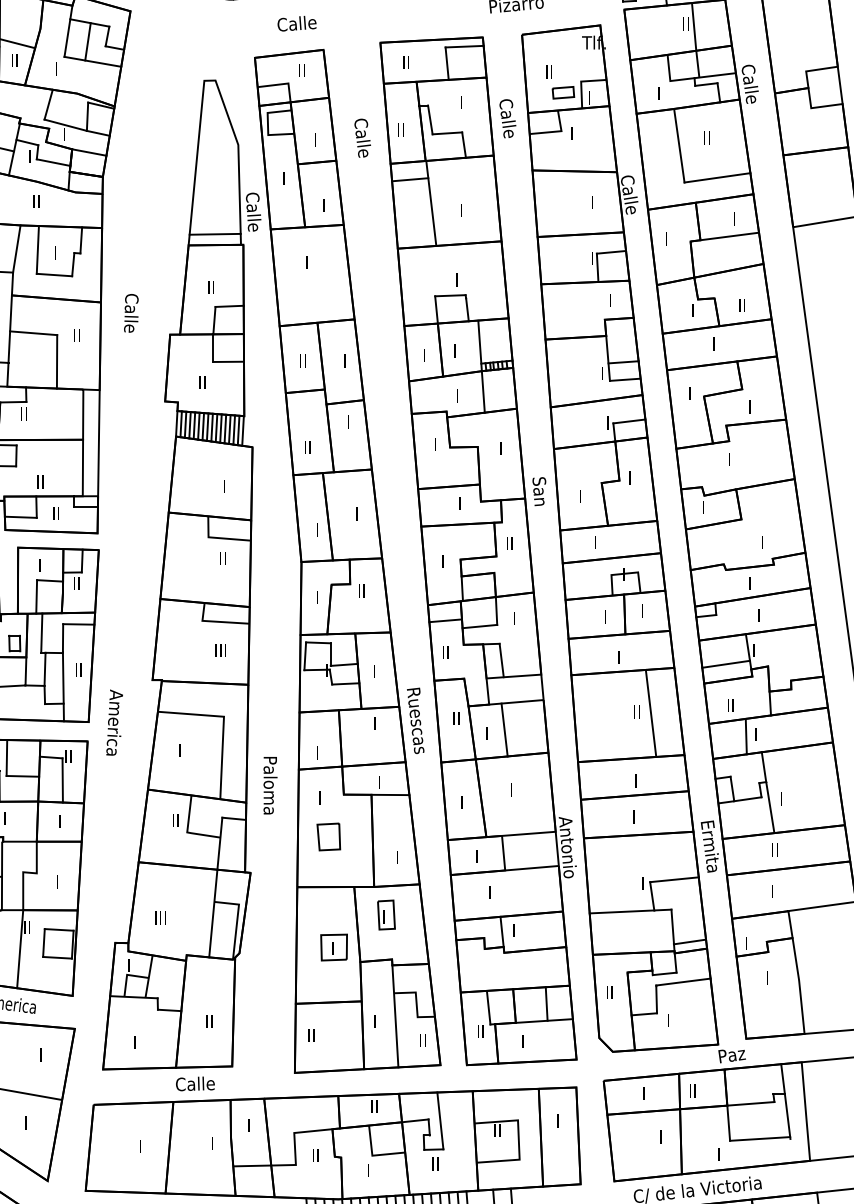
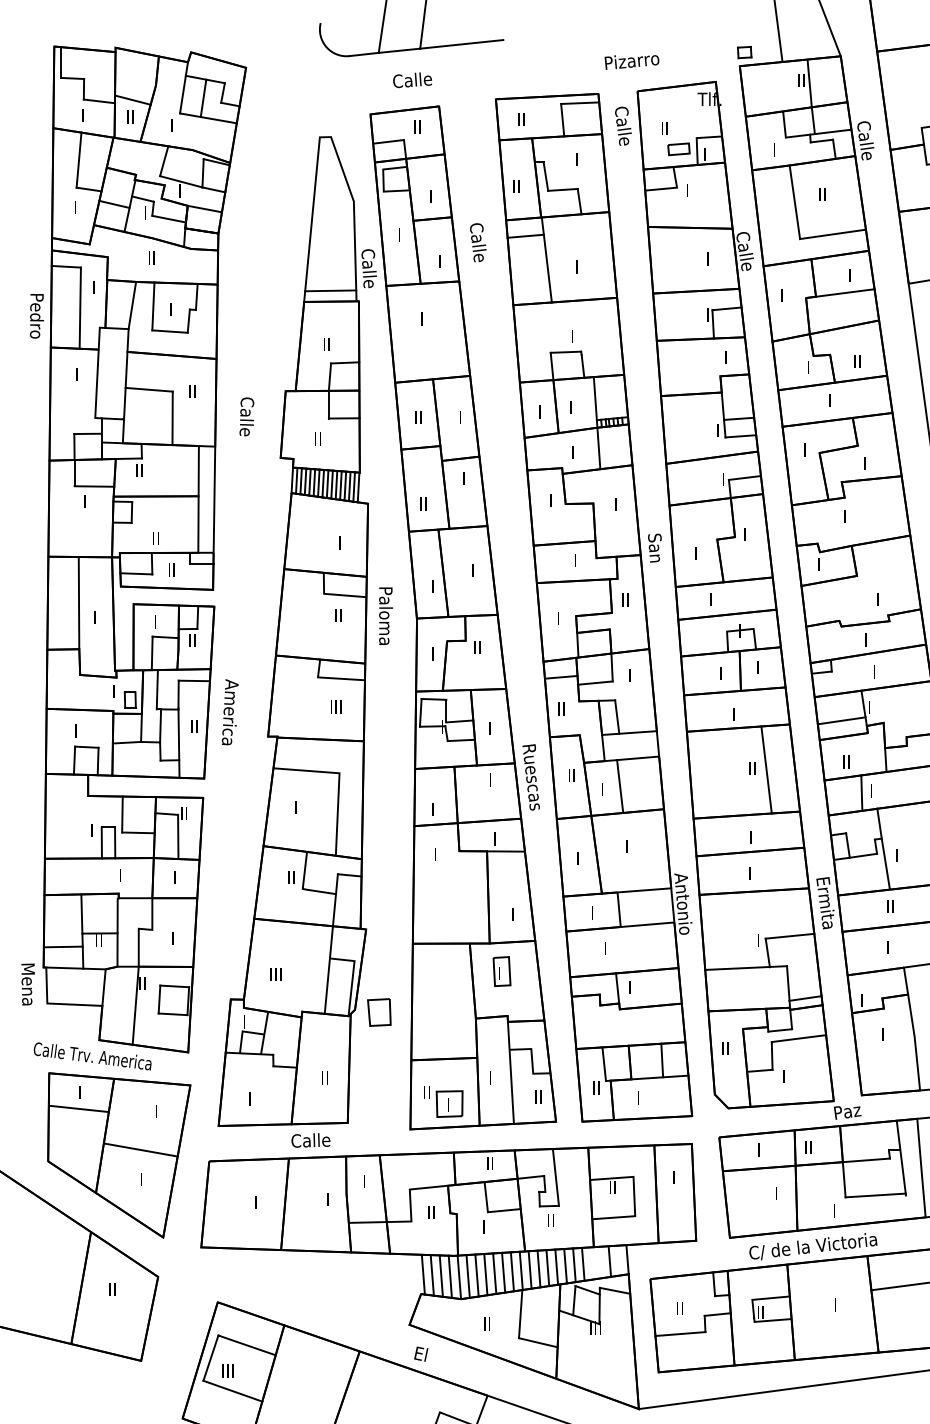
text: (507, 117) -> (623, 125), moved
text: (362, 137) -> (478, 242), moved
text: (130, 312) -> (246, 416), moved
text: (113, 722) -> (229, 712), moved
text: (269, 784) -> (385, 615), moved
part: (328, 836) -> (379, 1012), moved
part: (333, 946) -> (449, 1103), moved

